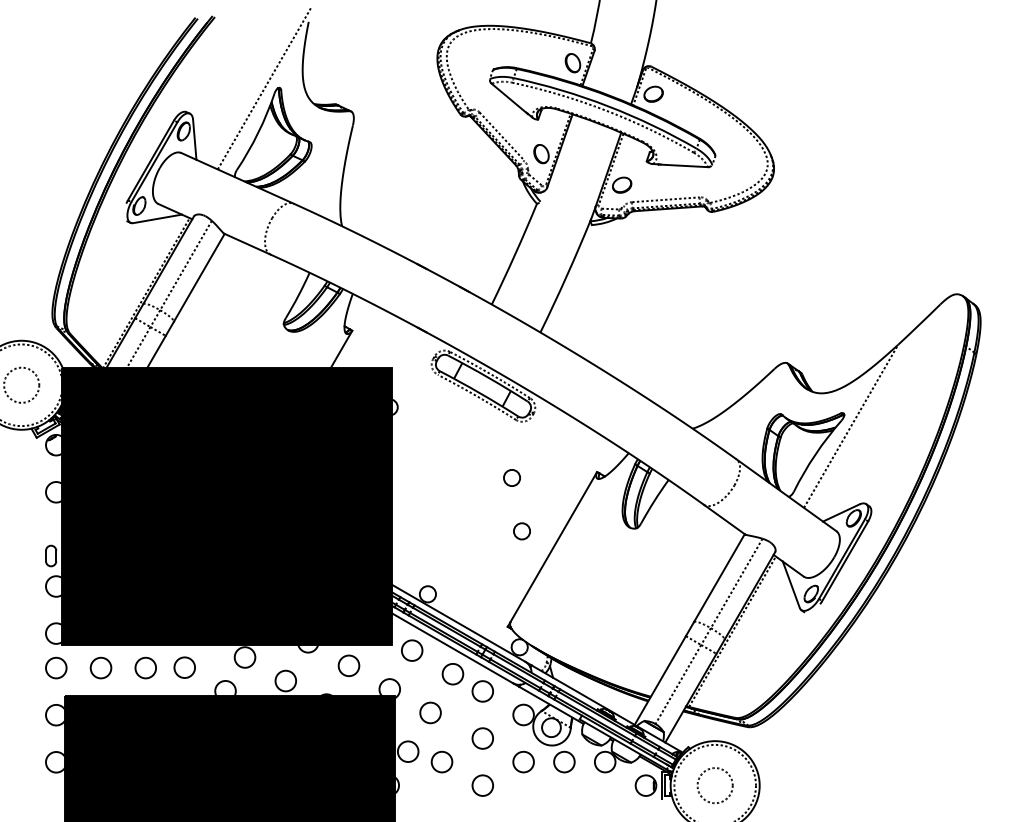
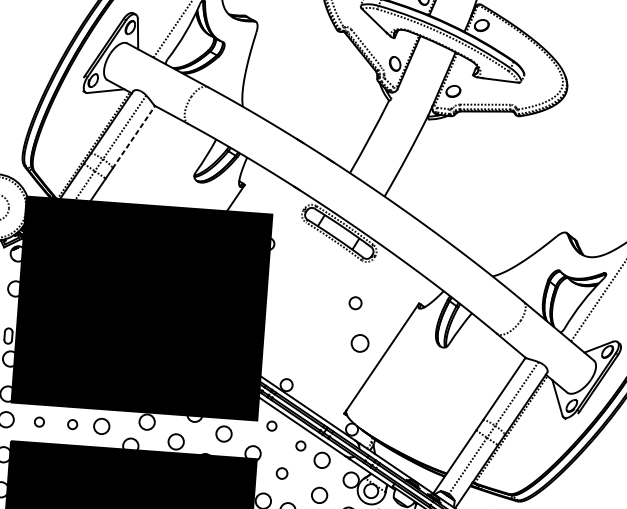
line: (199, 277) -> (134, 137), solid -> dashed
circle: (521, 531) -> (359, 343), size x1.4
circle: (412, 650) -> (272, 426), size x0.6
circle: (100, 667) -> (39, 421), size x0.6
circle: (145, 667) -> (72, 424), size x0.6
circle: (452, 674) -> (300, 446), size x0.6
circle: (430, 712) -> (282, 473), size x0.7

